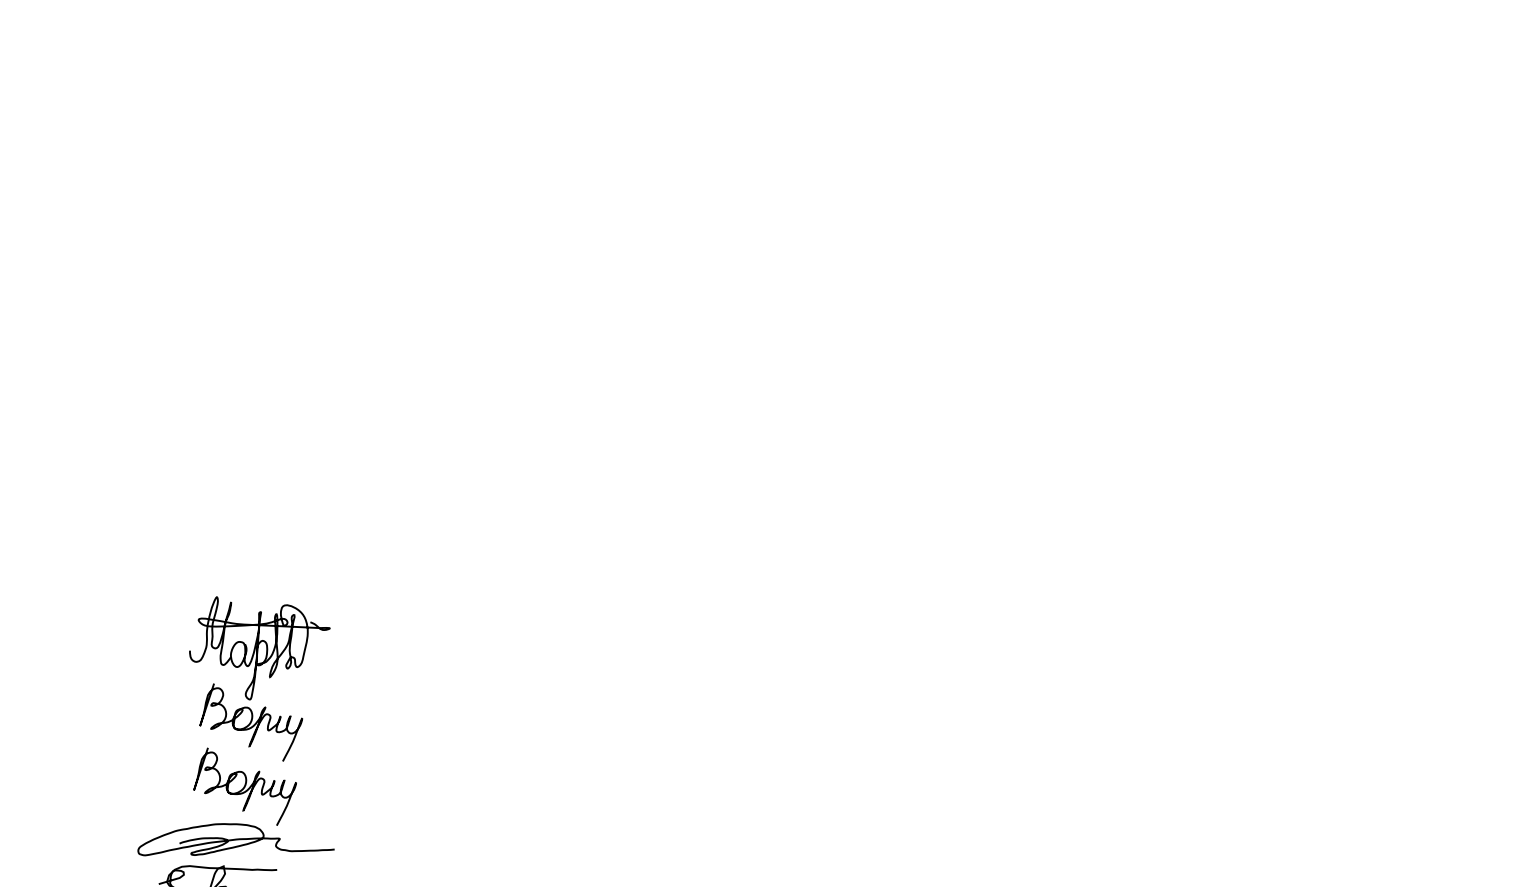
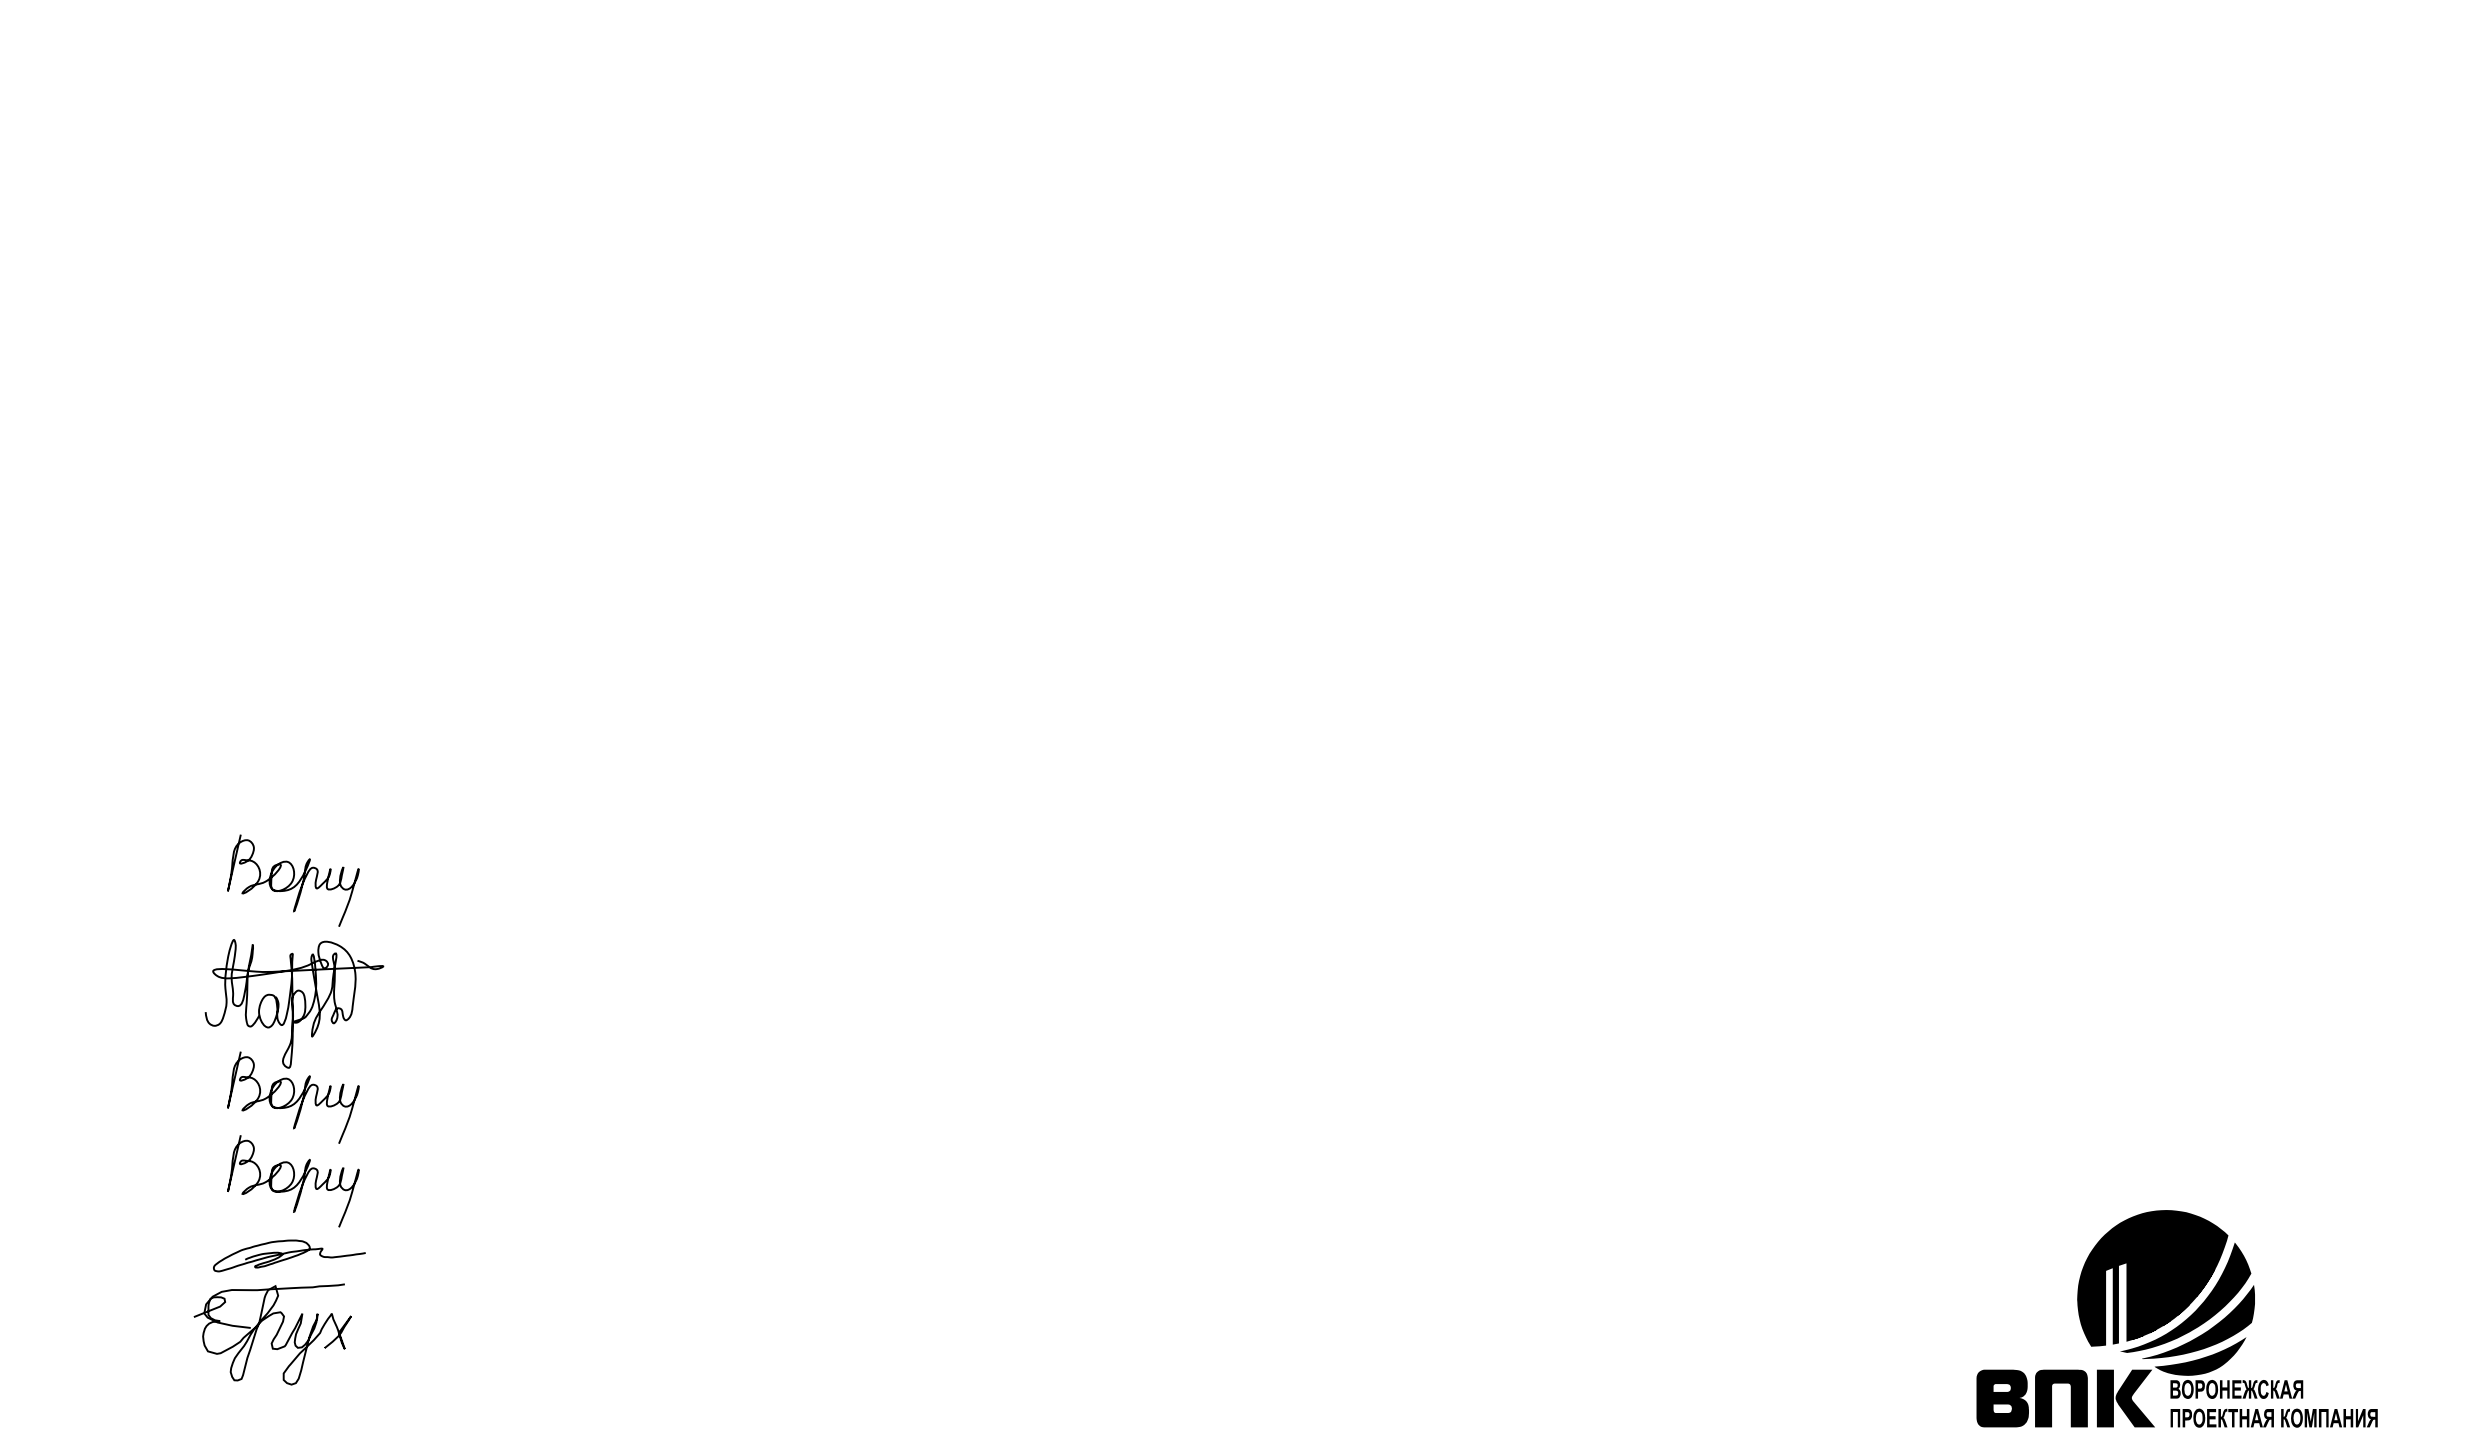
curve: (267, 555) -> (293, 880), added
part: (236, 843) -> (289, 1255), size x0.6

